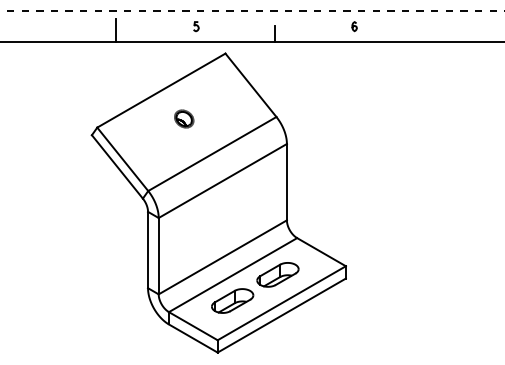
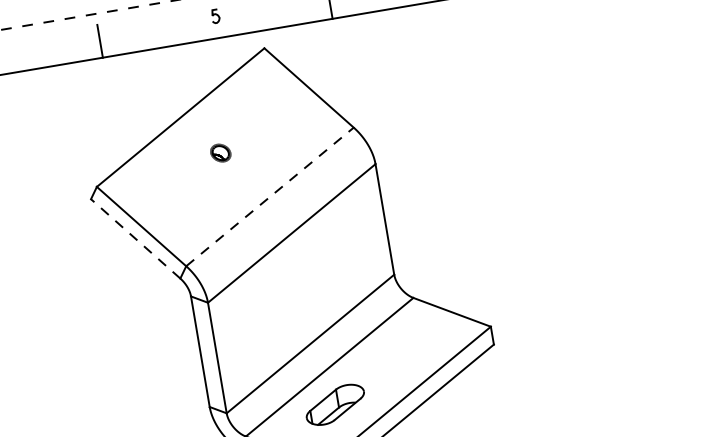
part: (184, 118) -> (220, 152), size x0.7
line: (212, 153) -> (270, 196), solid -> dashed
line: (117, 166) -> (135, 238), solid -> dashed
part: (277, 274) -> (393, 355), removed

